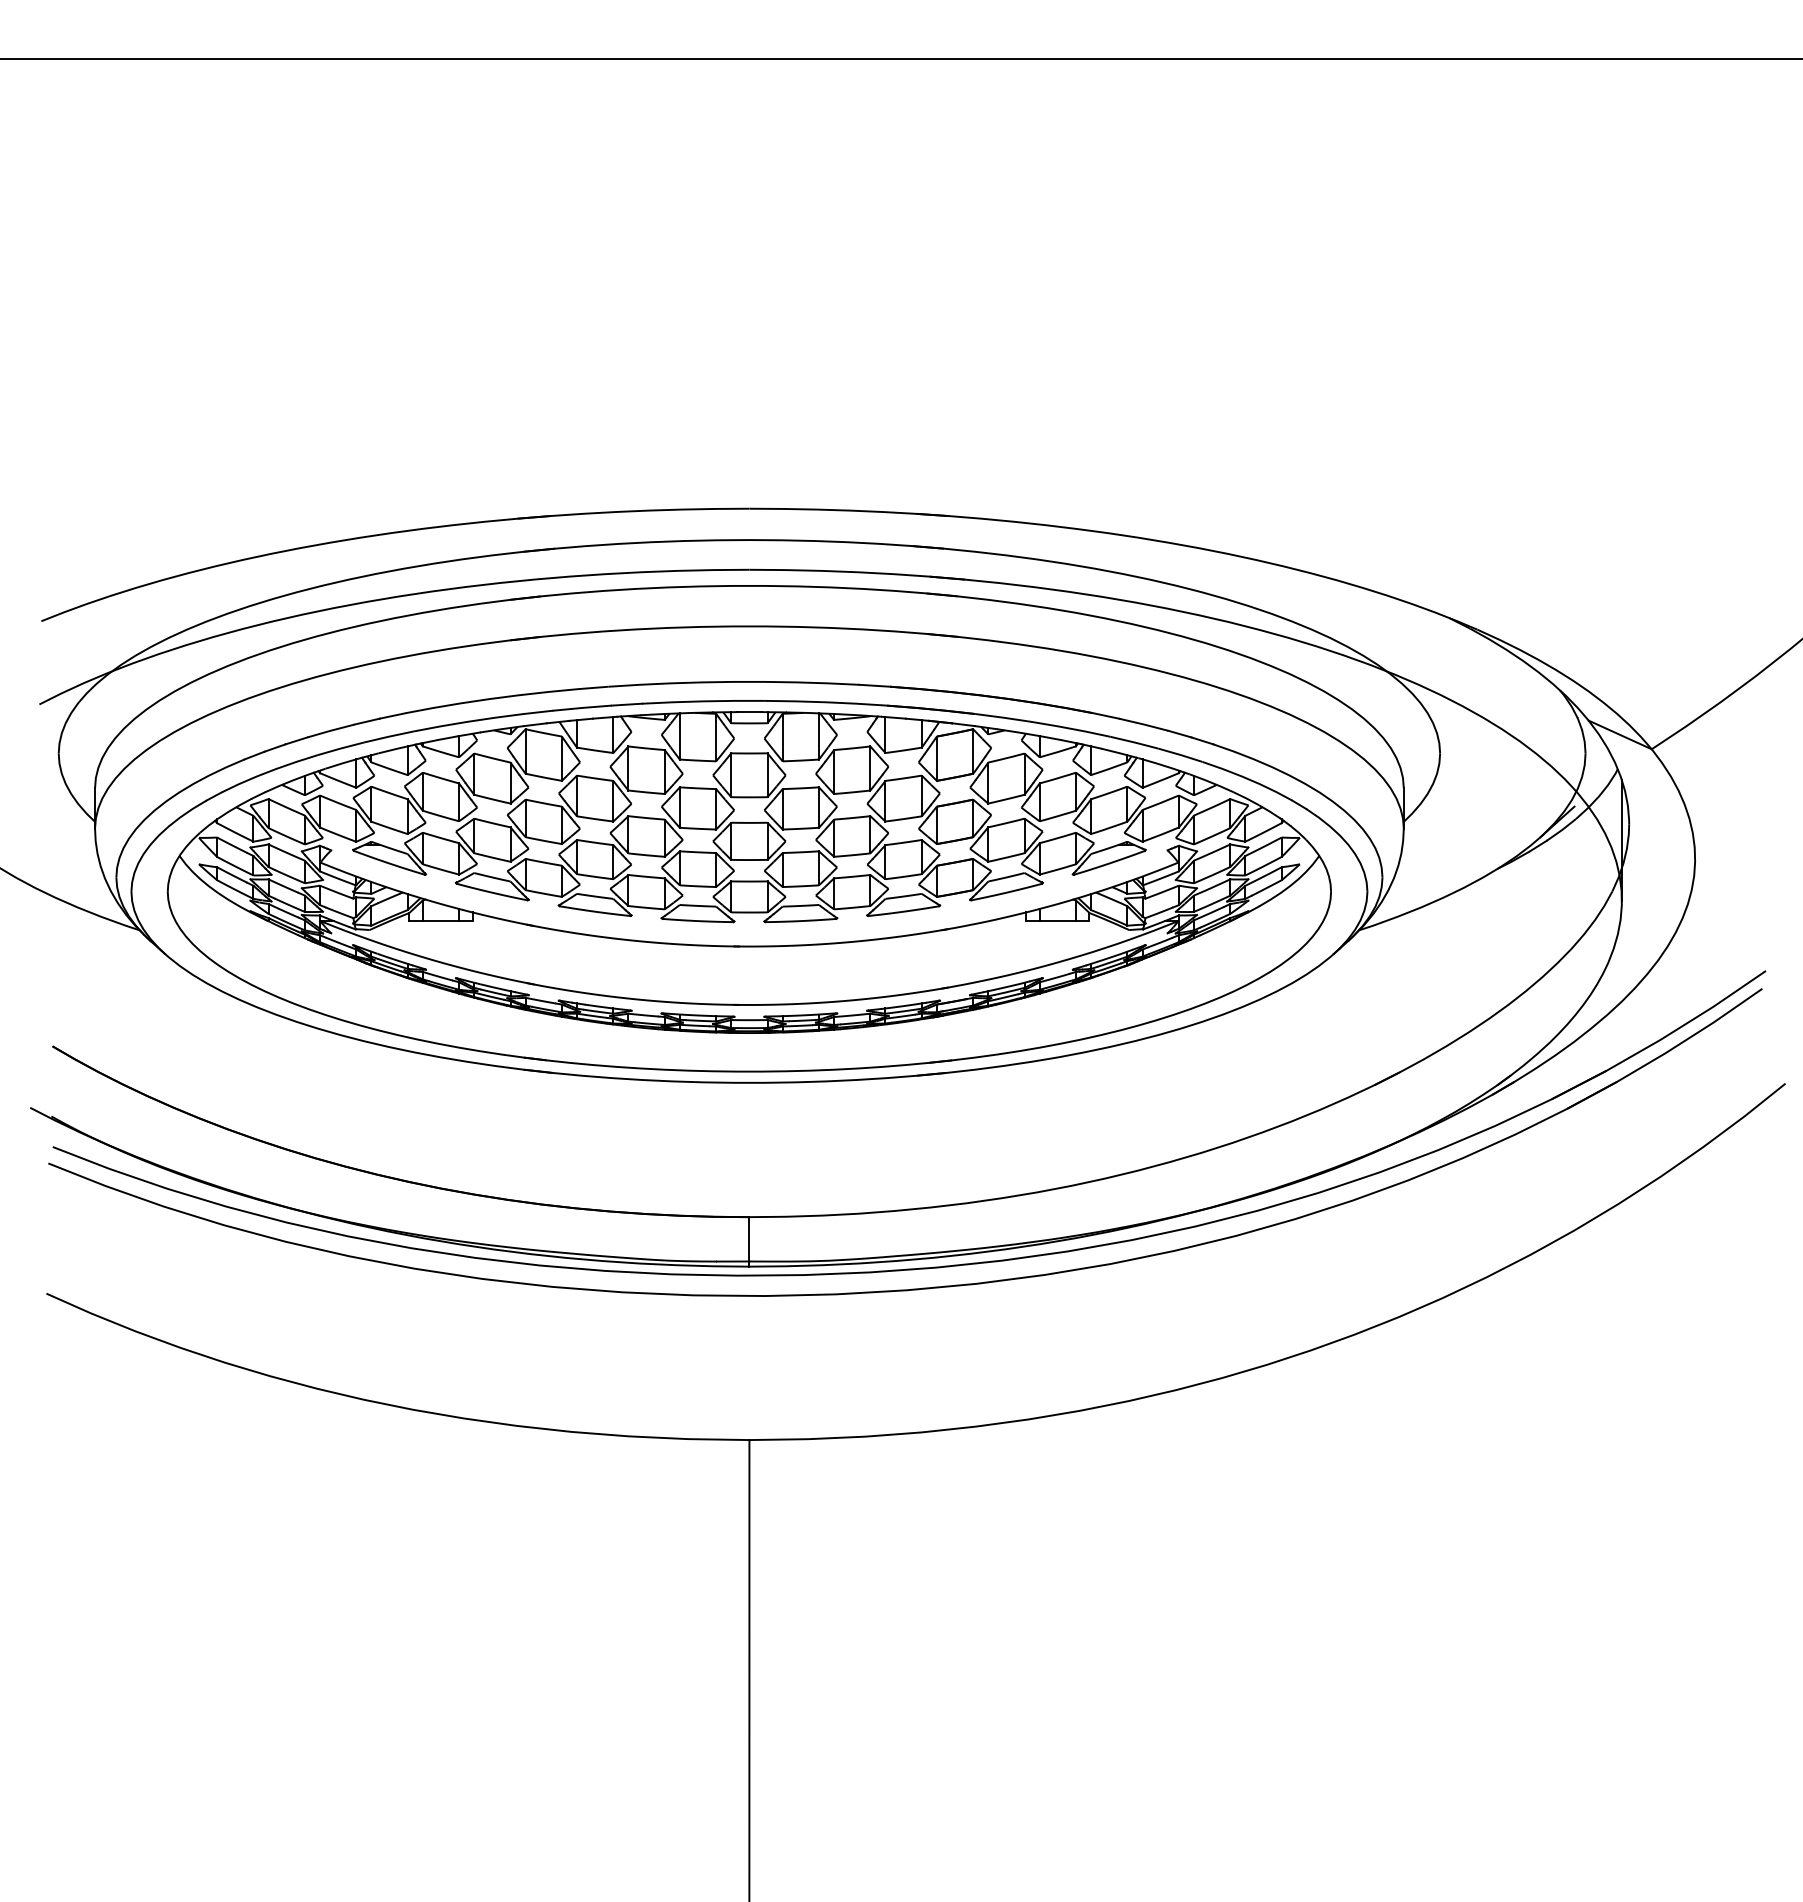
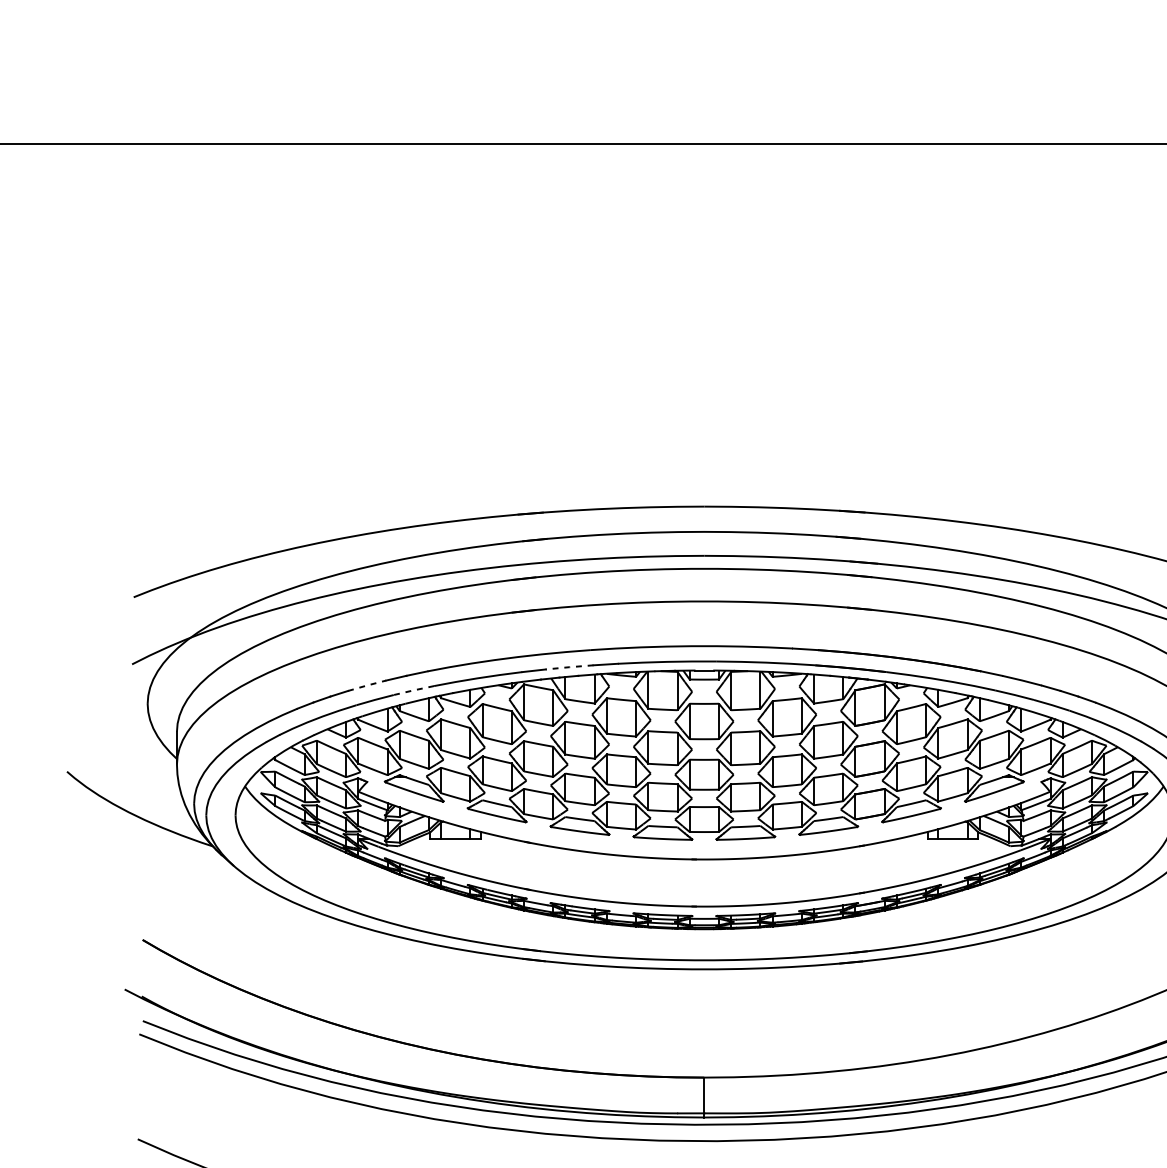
line: (582, 707) -> (569, 666), solid -> dashed
line: (330, 730) -> (366, 685), solid -> dashed
line: (388, 736) -> (413, 690), solid -> dashed

